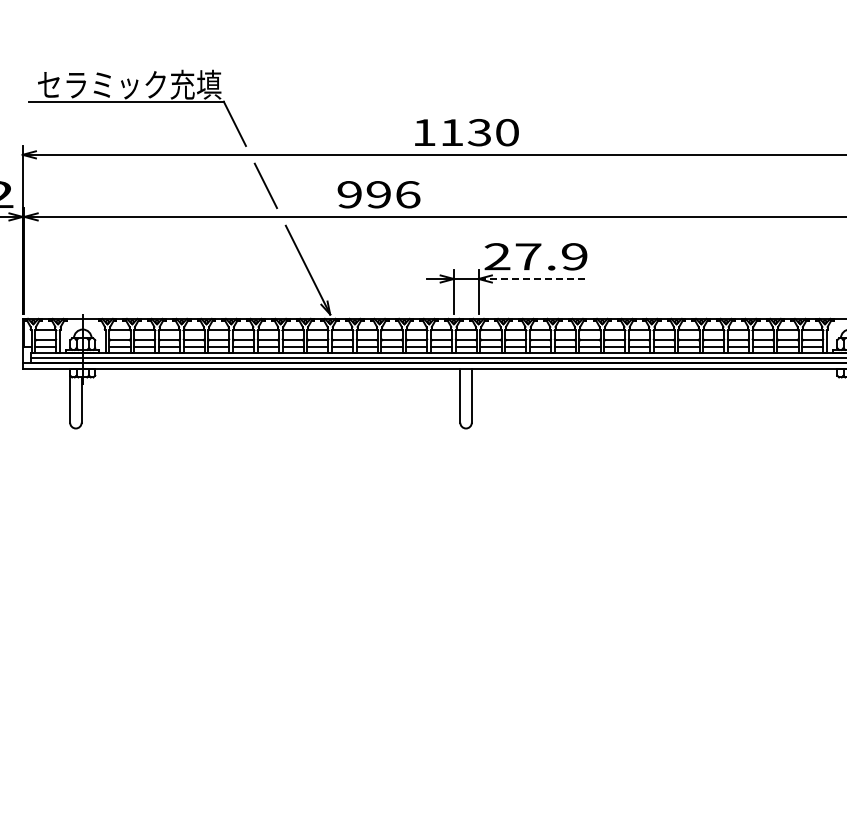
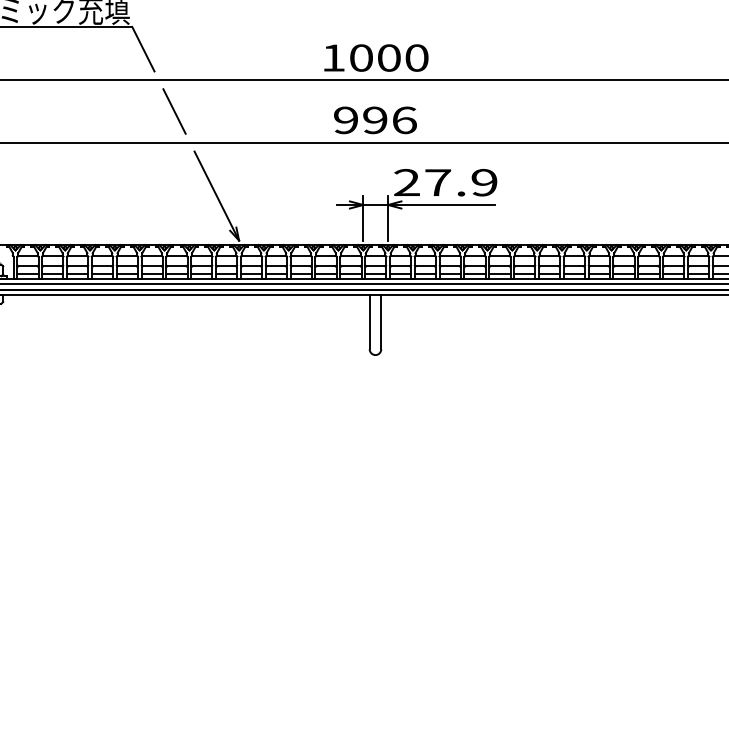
text: (466, 132) -> (375, 57), 1130 -> 1000
text: (378, 194) -> (374, 120), moved
line: (532, 278) -> (442, 204), dashed -> solid

